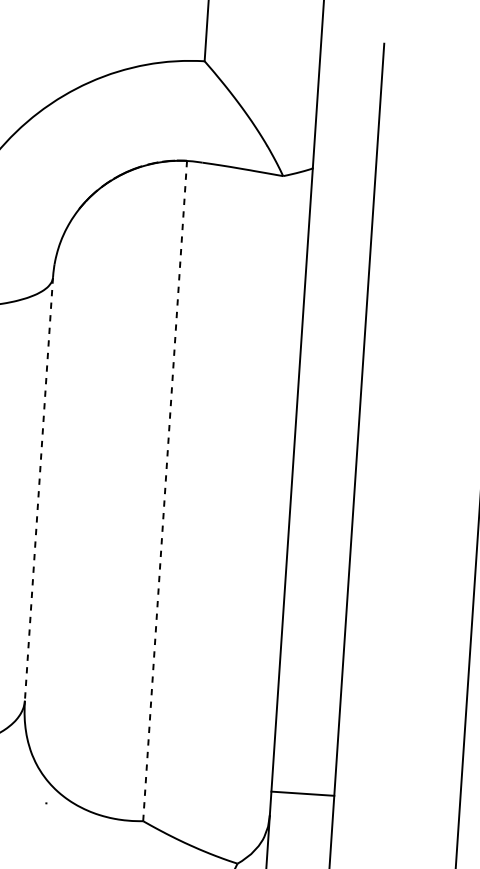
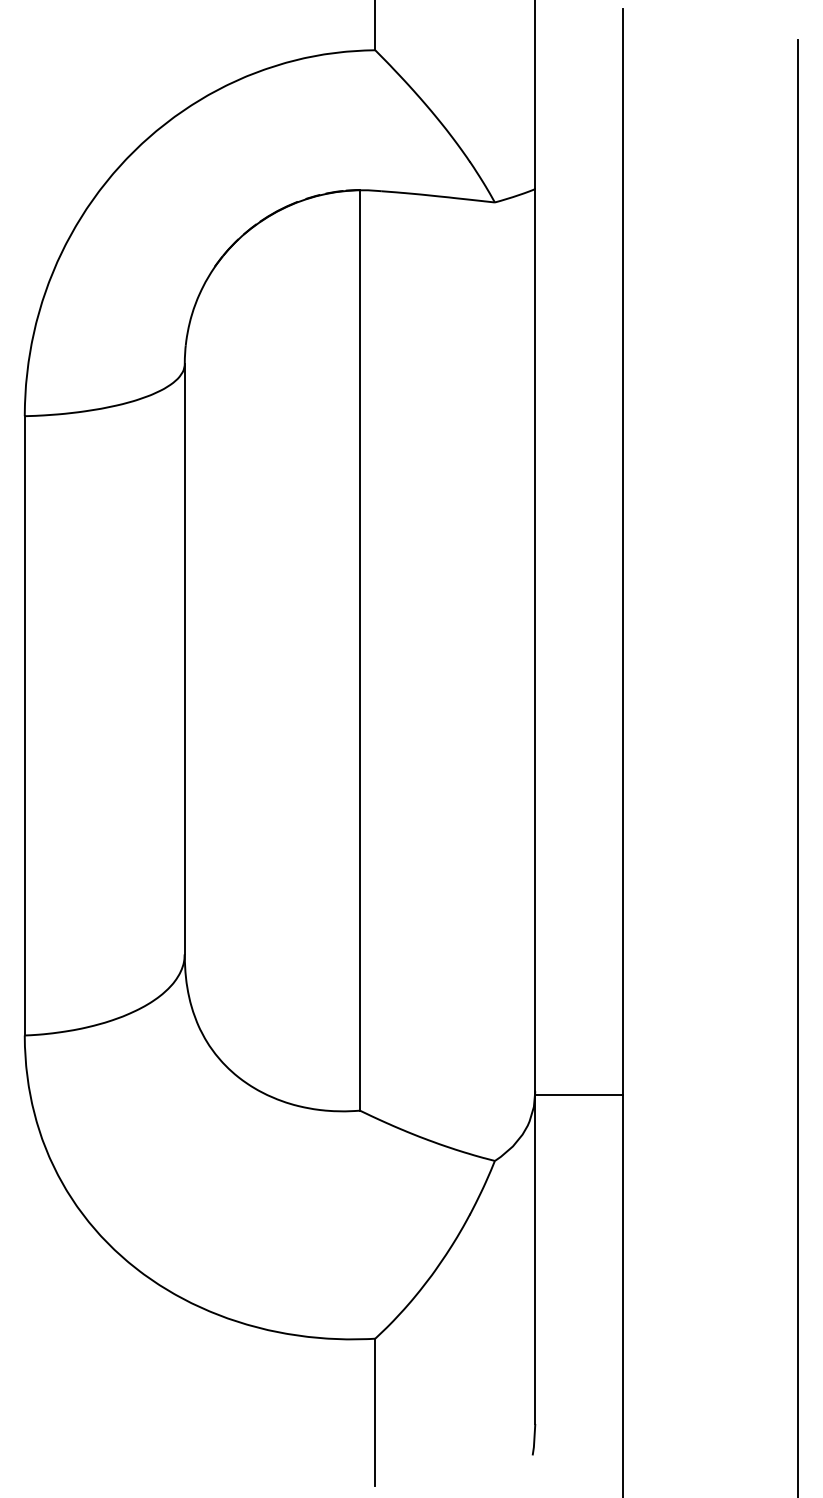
line: (38, 489) -> (184, 659), dashed -> solid
line: (165, 491) -> (360, 650), dashed -> solid
line: (302, 793) -> (578, 1094), moved

